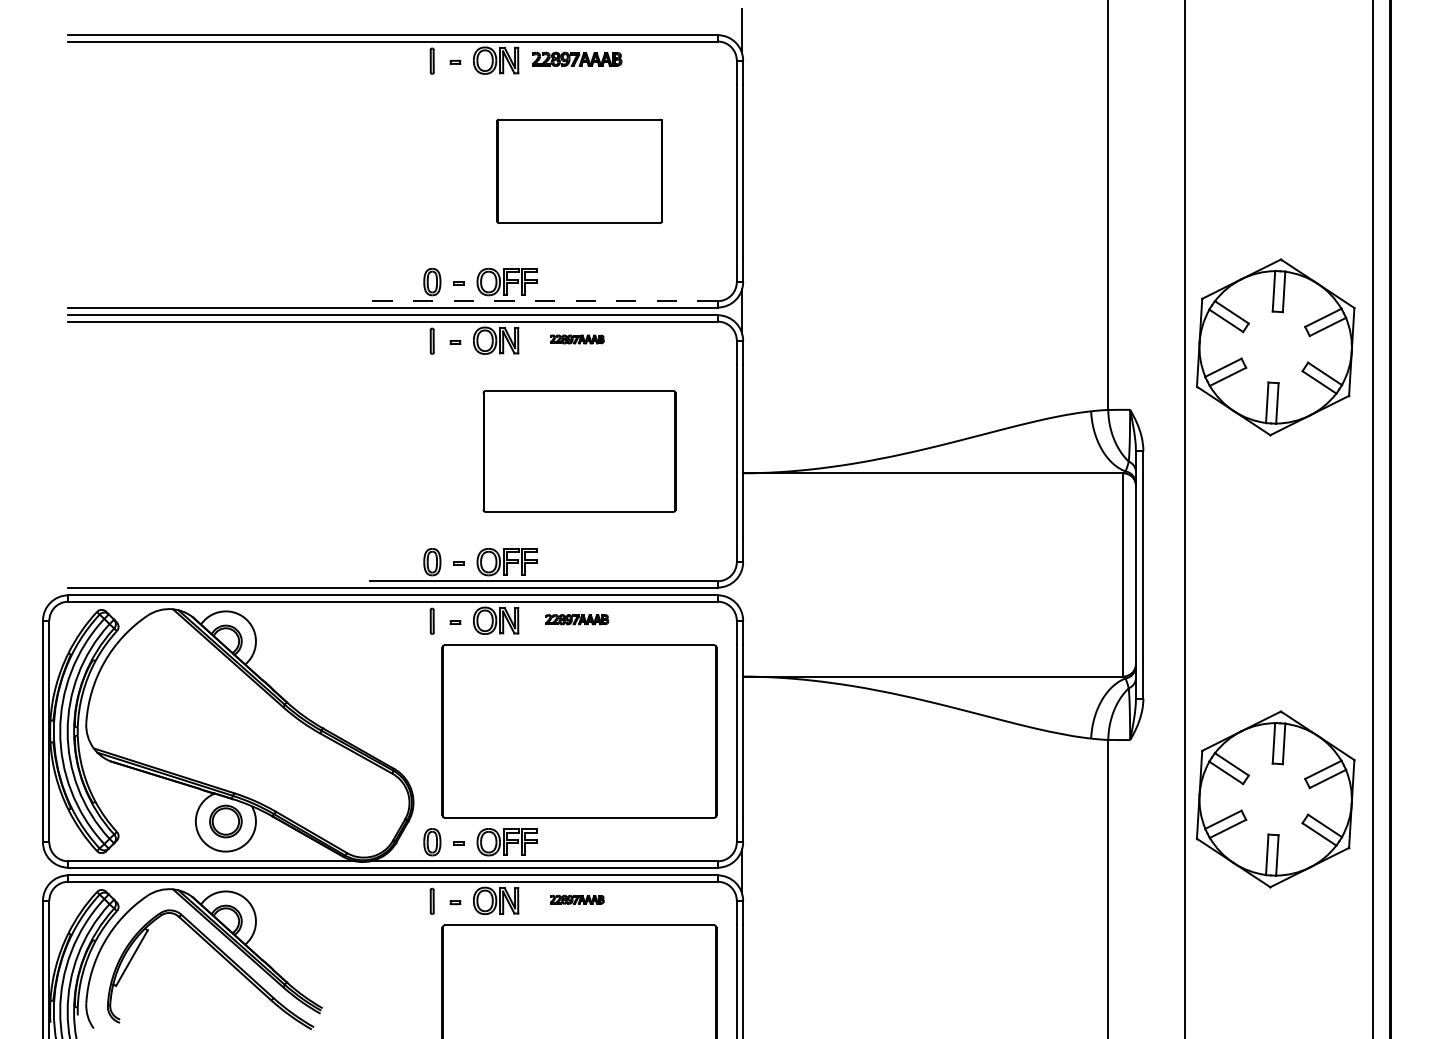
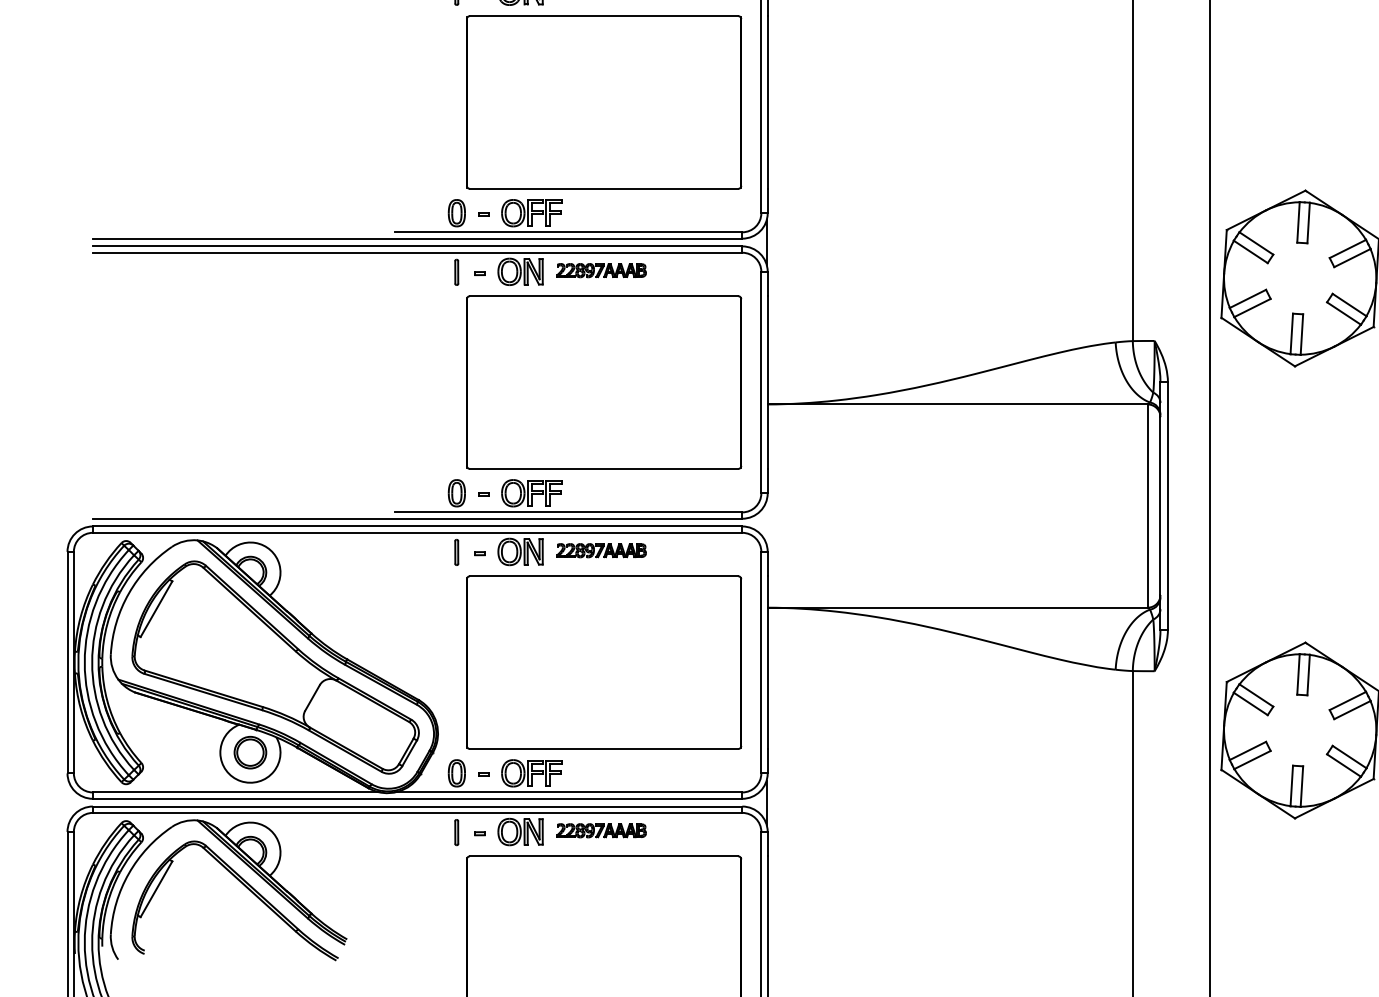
part: (579, 171) -> (604, 102), size x1.67
line: (544, 301) -> (569, 232), dashed -> solid
part: (577, 339) -> (602, 270), size x1.67
part: (579, 451) -> (604, 382), size x1.43
part: (577, 619) -> (602, 550), size x1.43
part: (251, 736) -> (276, 667), added
part: (577, 899) -> (602, 830), size x1.67

